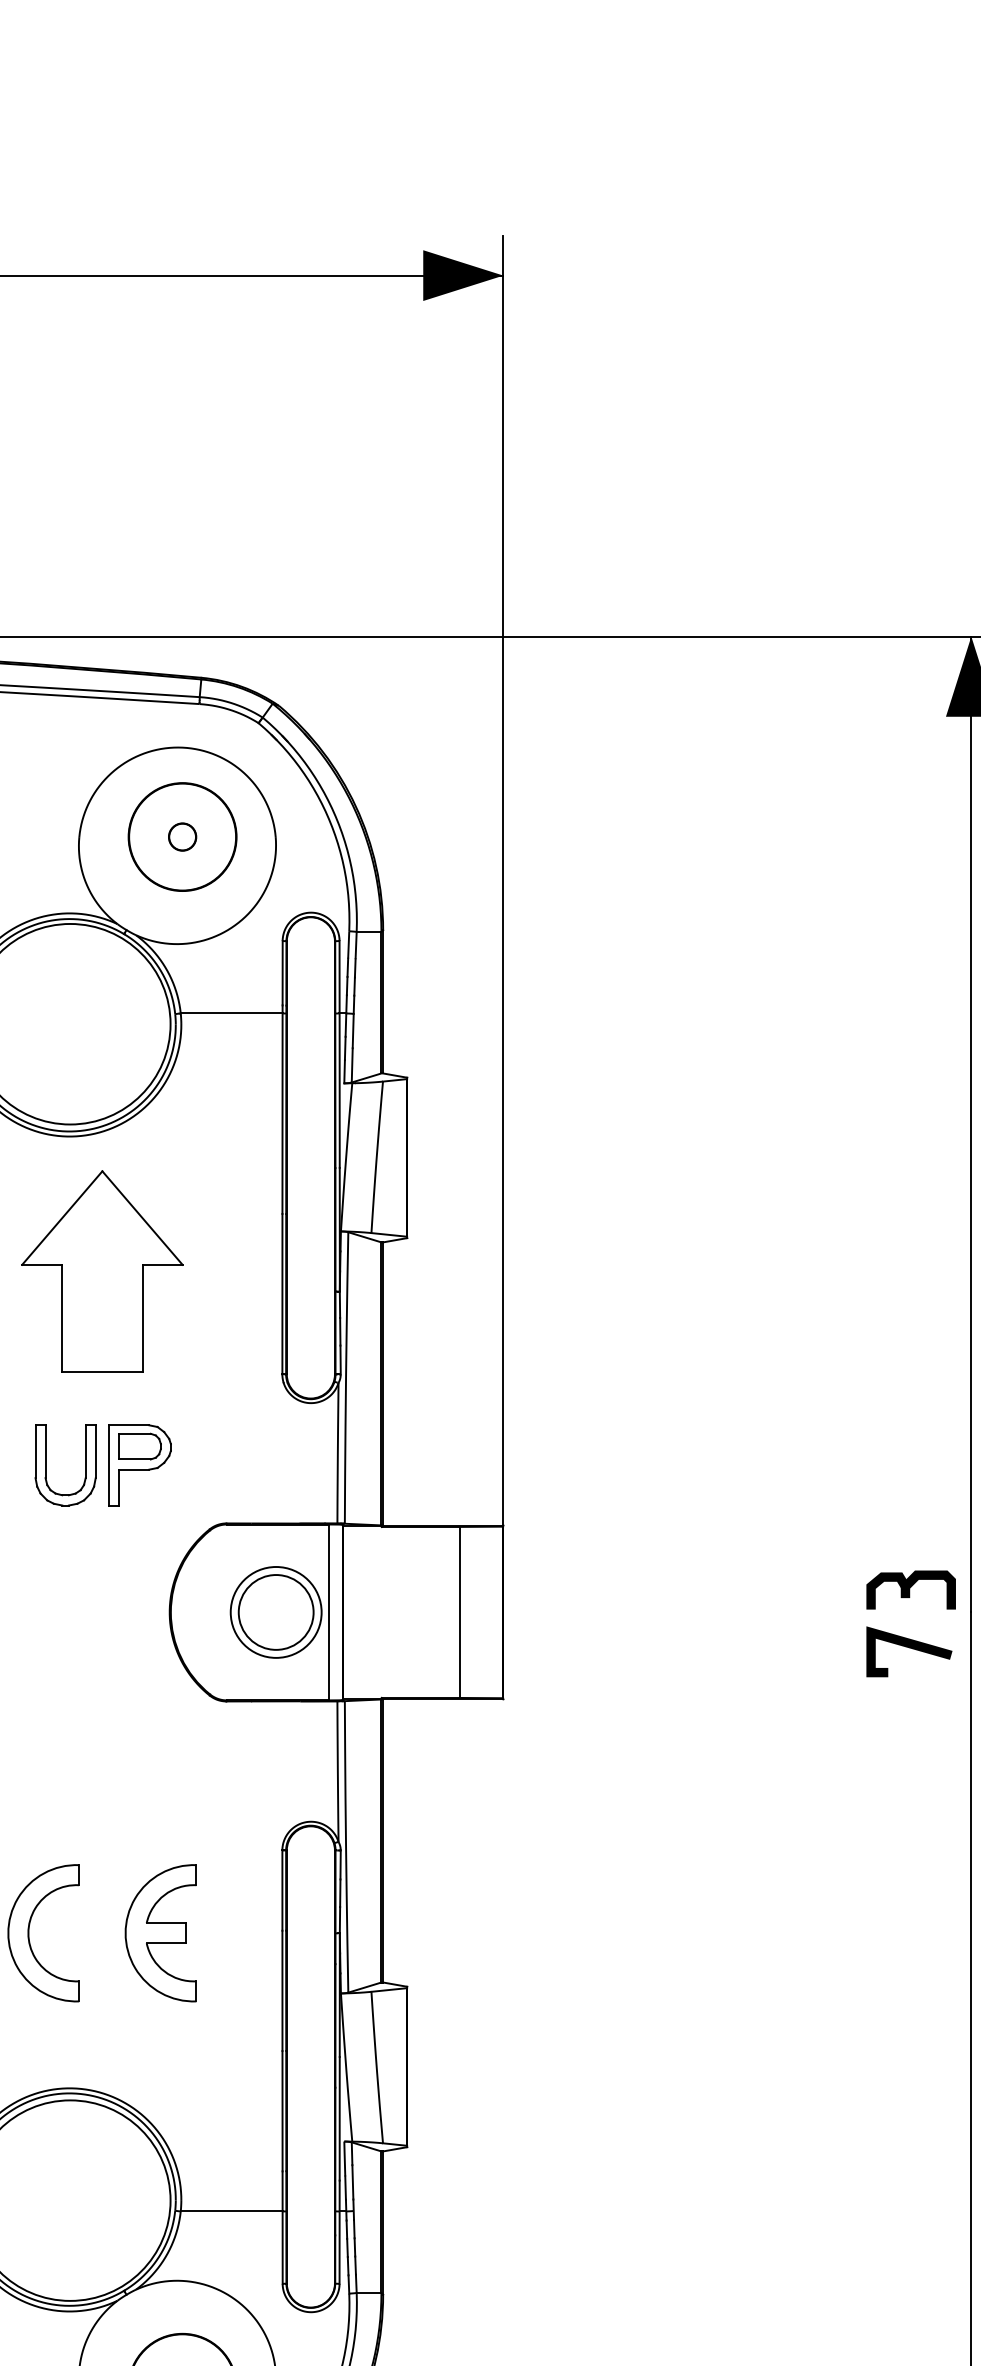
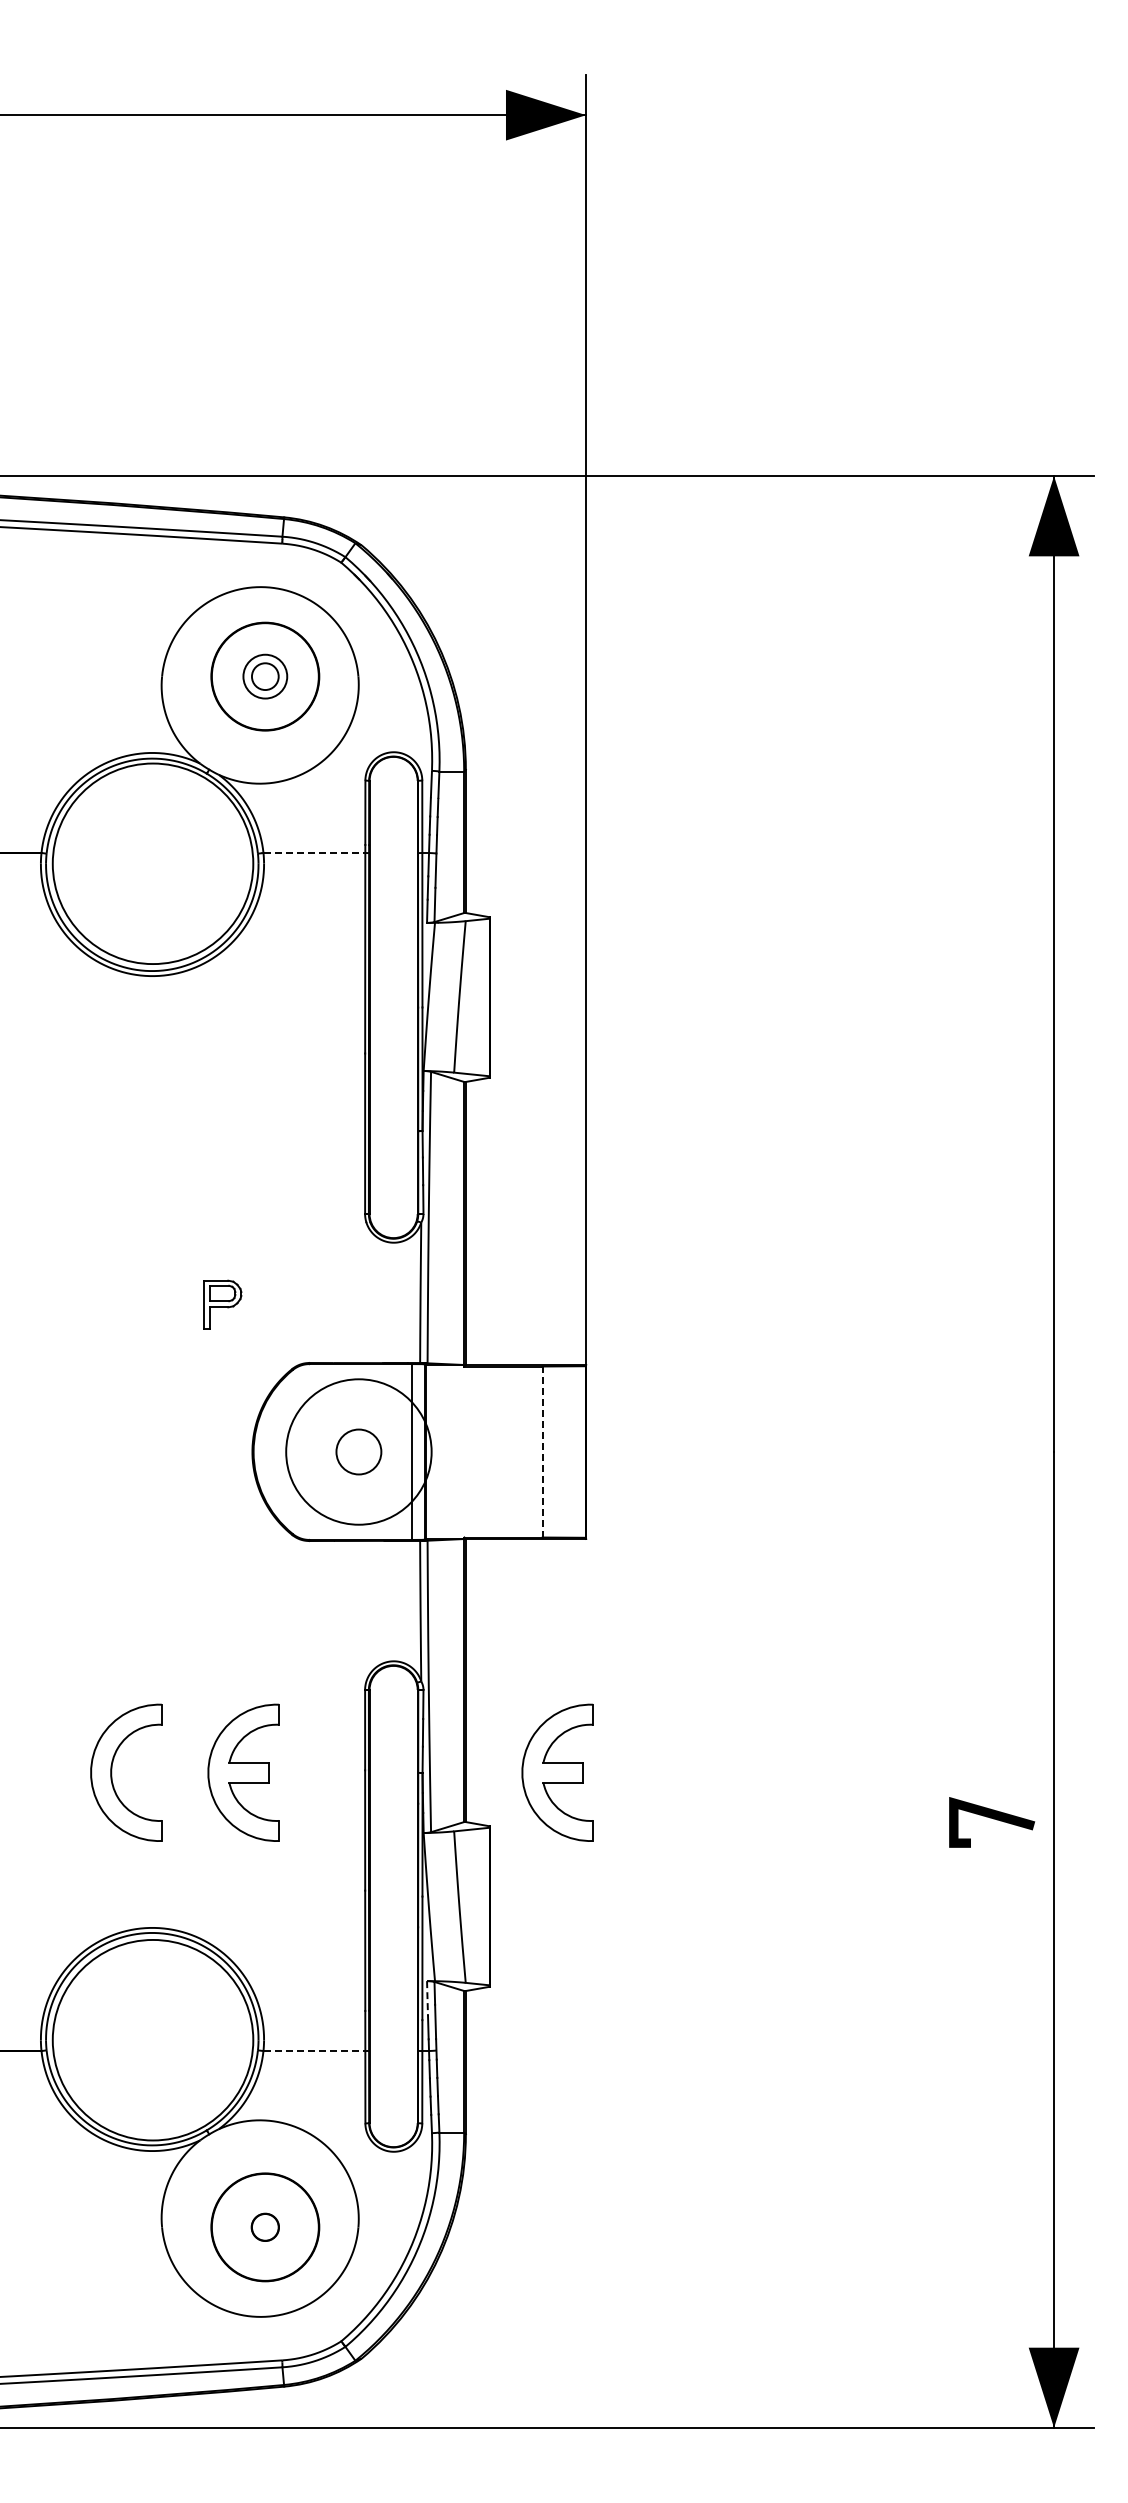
circle: (182, 836) -> (265, 676), size x1.6
line: (231, 1013) -> (314, 853), solid -> dashed
part: (101, 1270) -> (184, 1110), removed
part: (84, 1464) -> (167, 1304), removed
part: (139, 1464) -> (222, 1304), size x0.6
part: (910, 1589) -> (993, 1429), removed
circle: (275, 1611) -> (358, 1451), size x0.6
circle: (275, 1611) -> (358, 1451), size x1.6
line: (459, 1612) -> (542, 1452), solid -> dashed
line: (910, 1648) -> (993, 1819), moved
part: (474, 1932) -> (557, 1772), added
line: (344, 2158) -> (427, 1998), solid -> dashed
line: (231, 2211) -> (314, 2051), solid -> dashed

